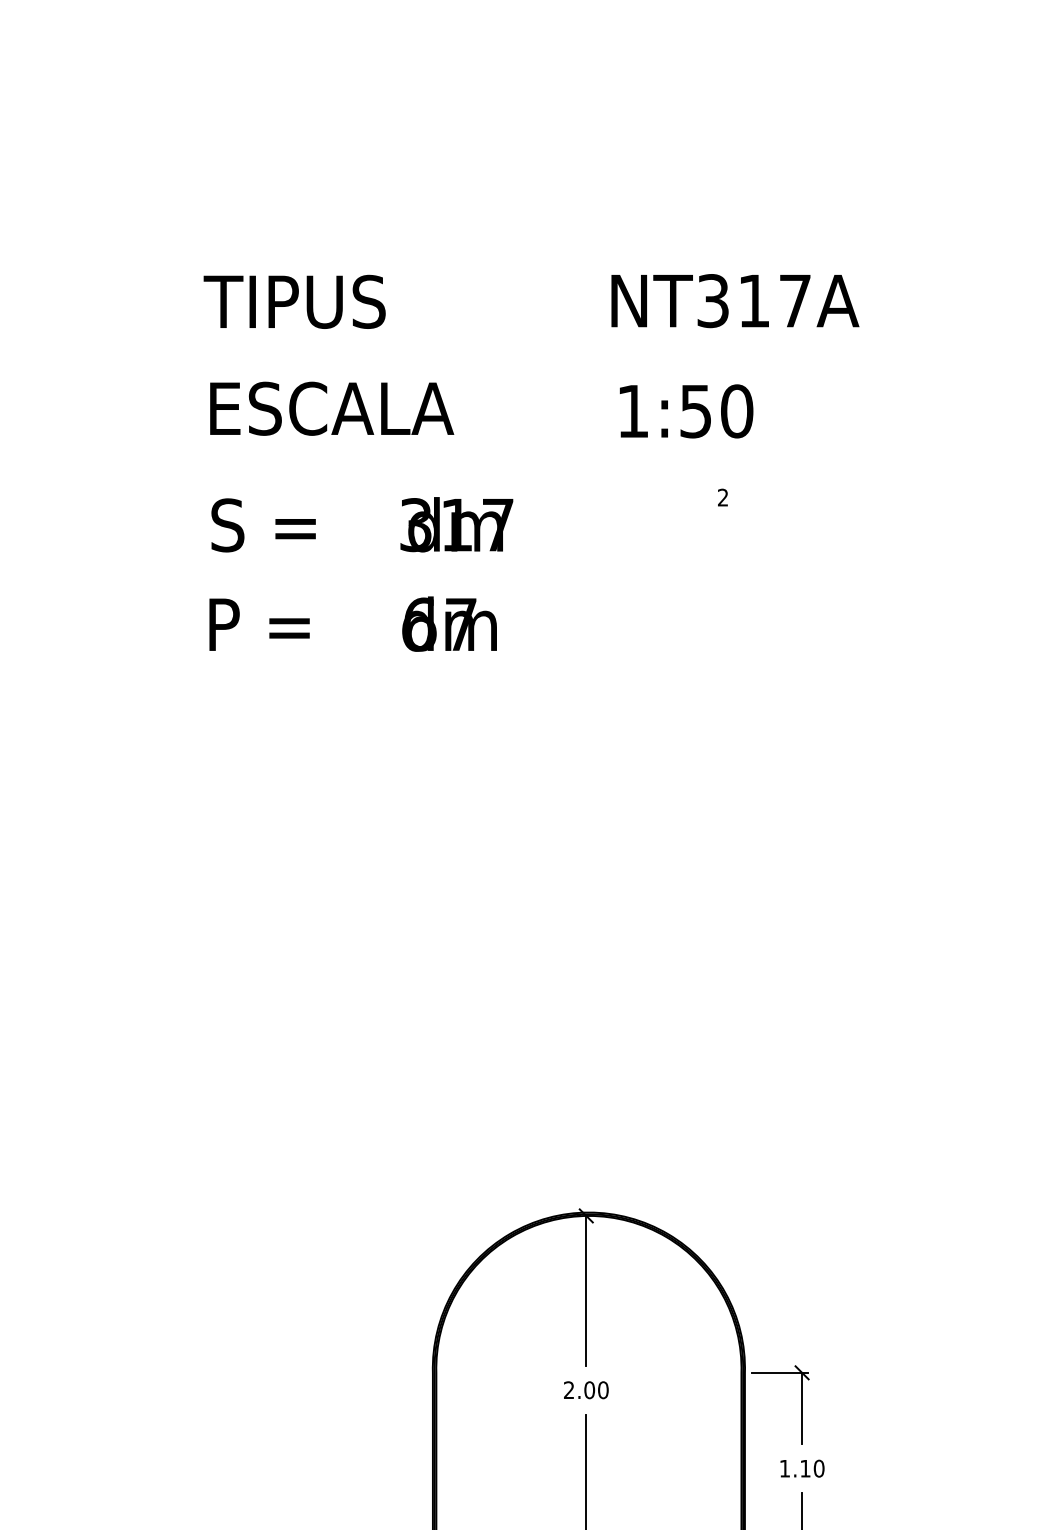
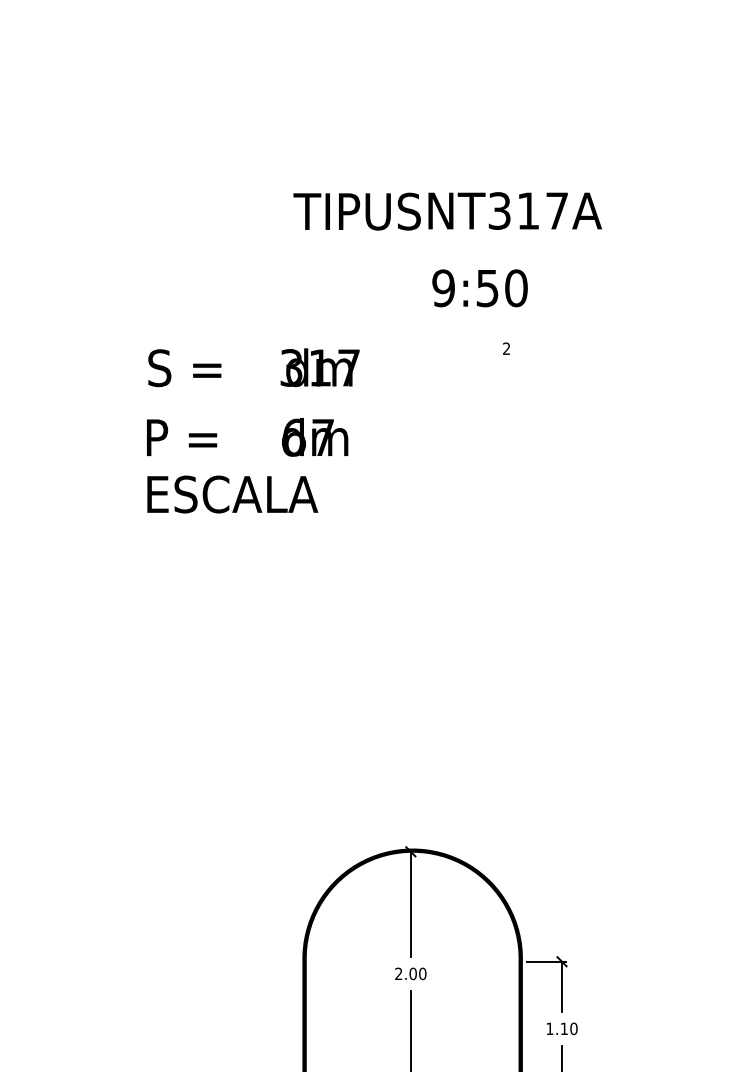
text: (294, 301) -> (357, 211), moved
text: (332, 408) -> (233, 494), moved
text: (632, 411) -> (443, 288), 1:50 -> 9:50

